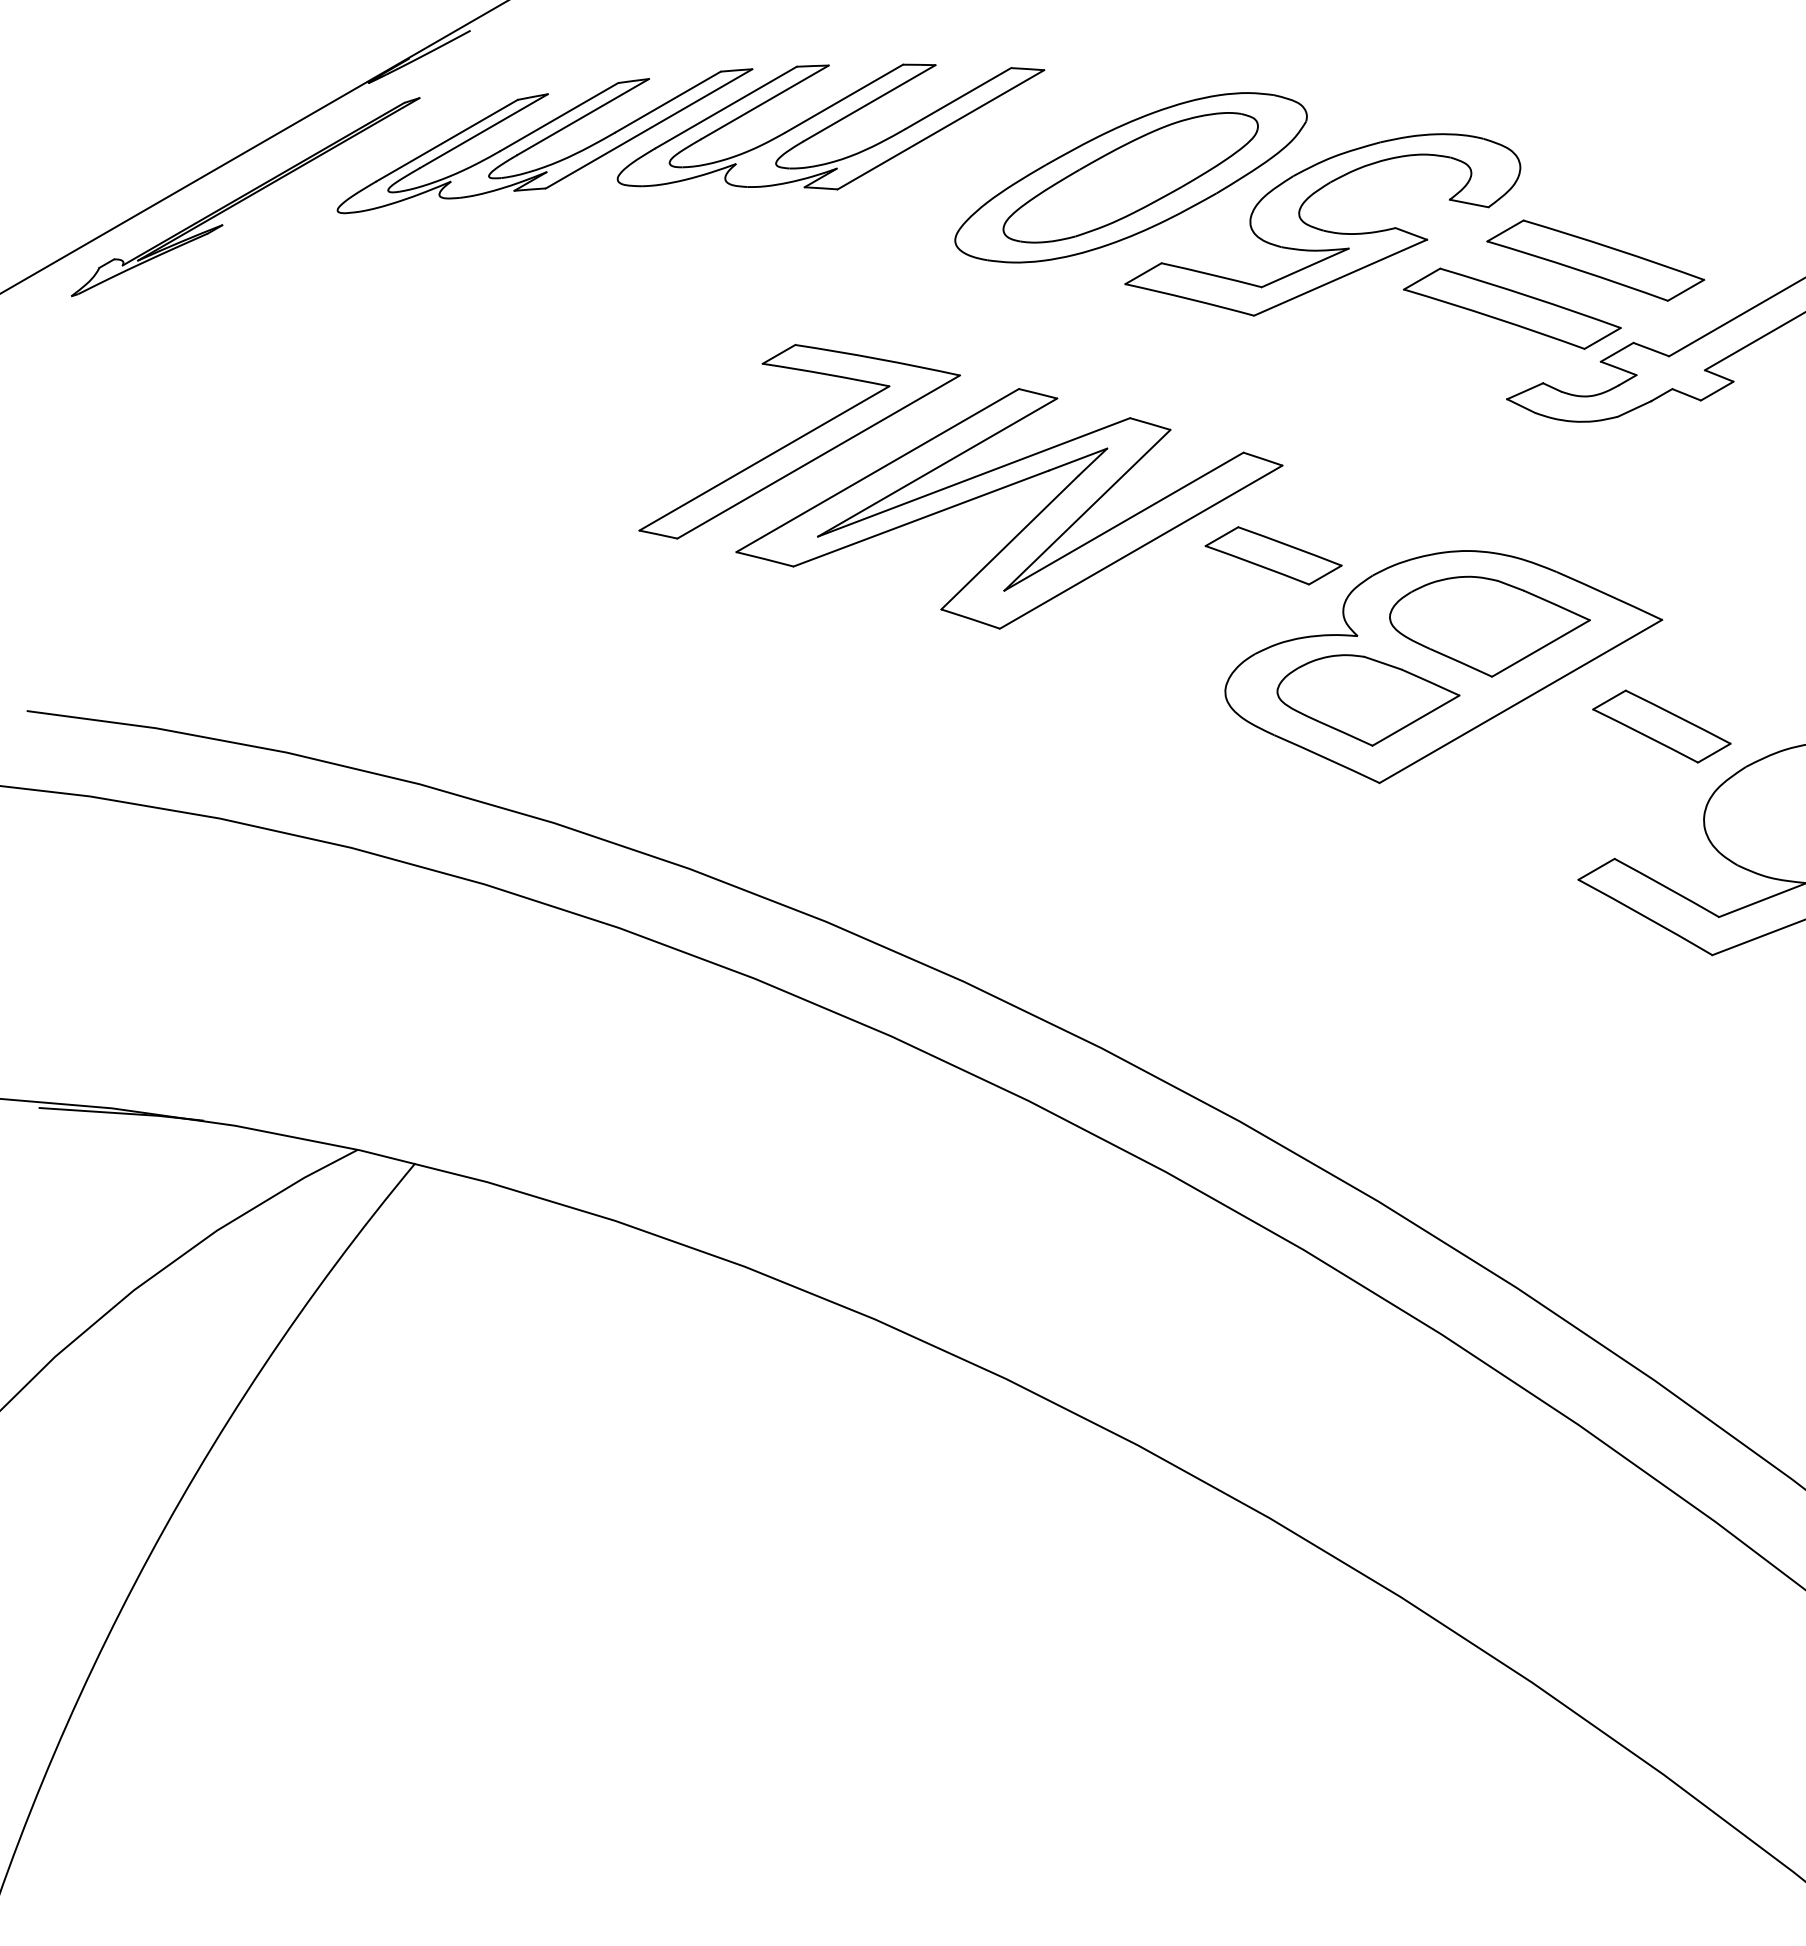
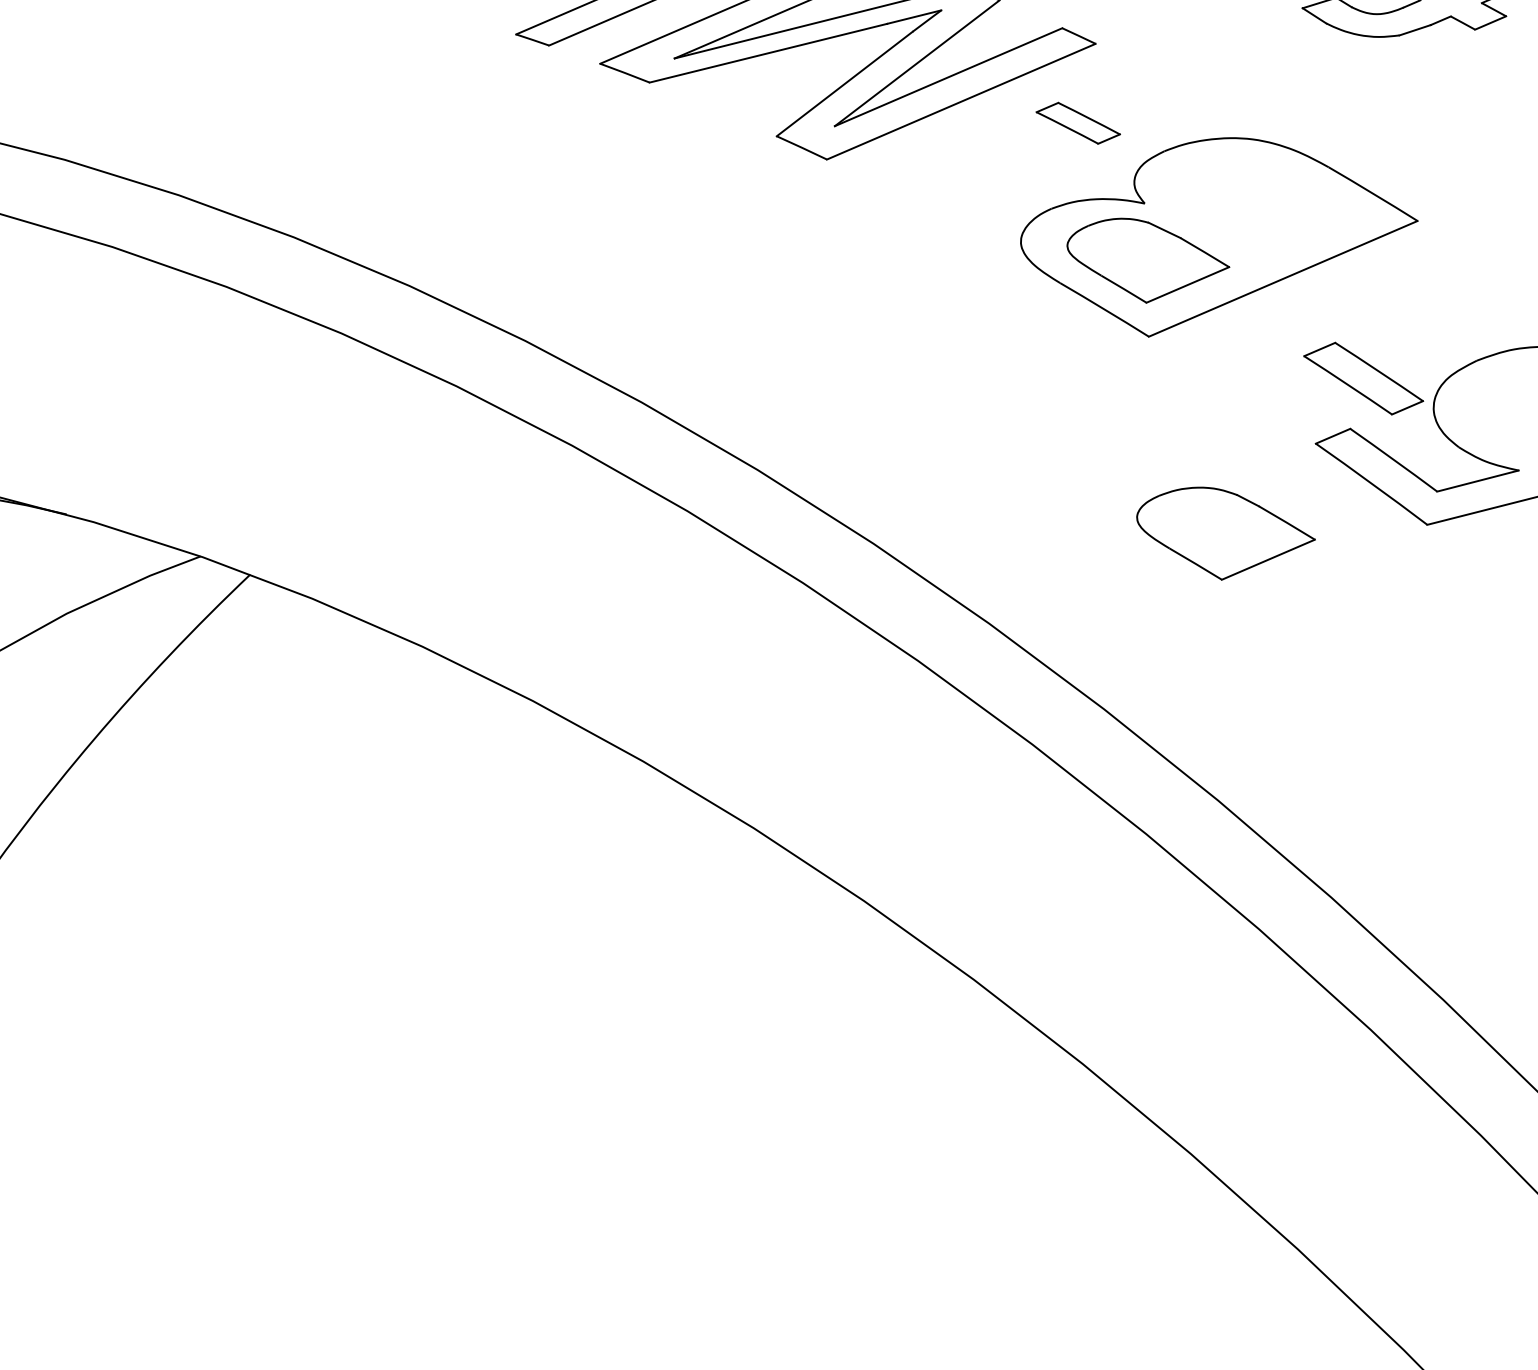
part: (1273, 555) -> (1078, 122), size x0.7
part: (1489, 626) -> (1224, 534), moved
part: (1661, 726) -> (1363, 378), moved

